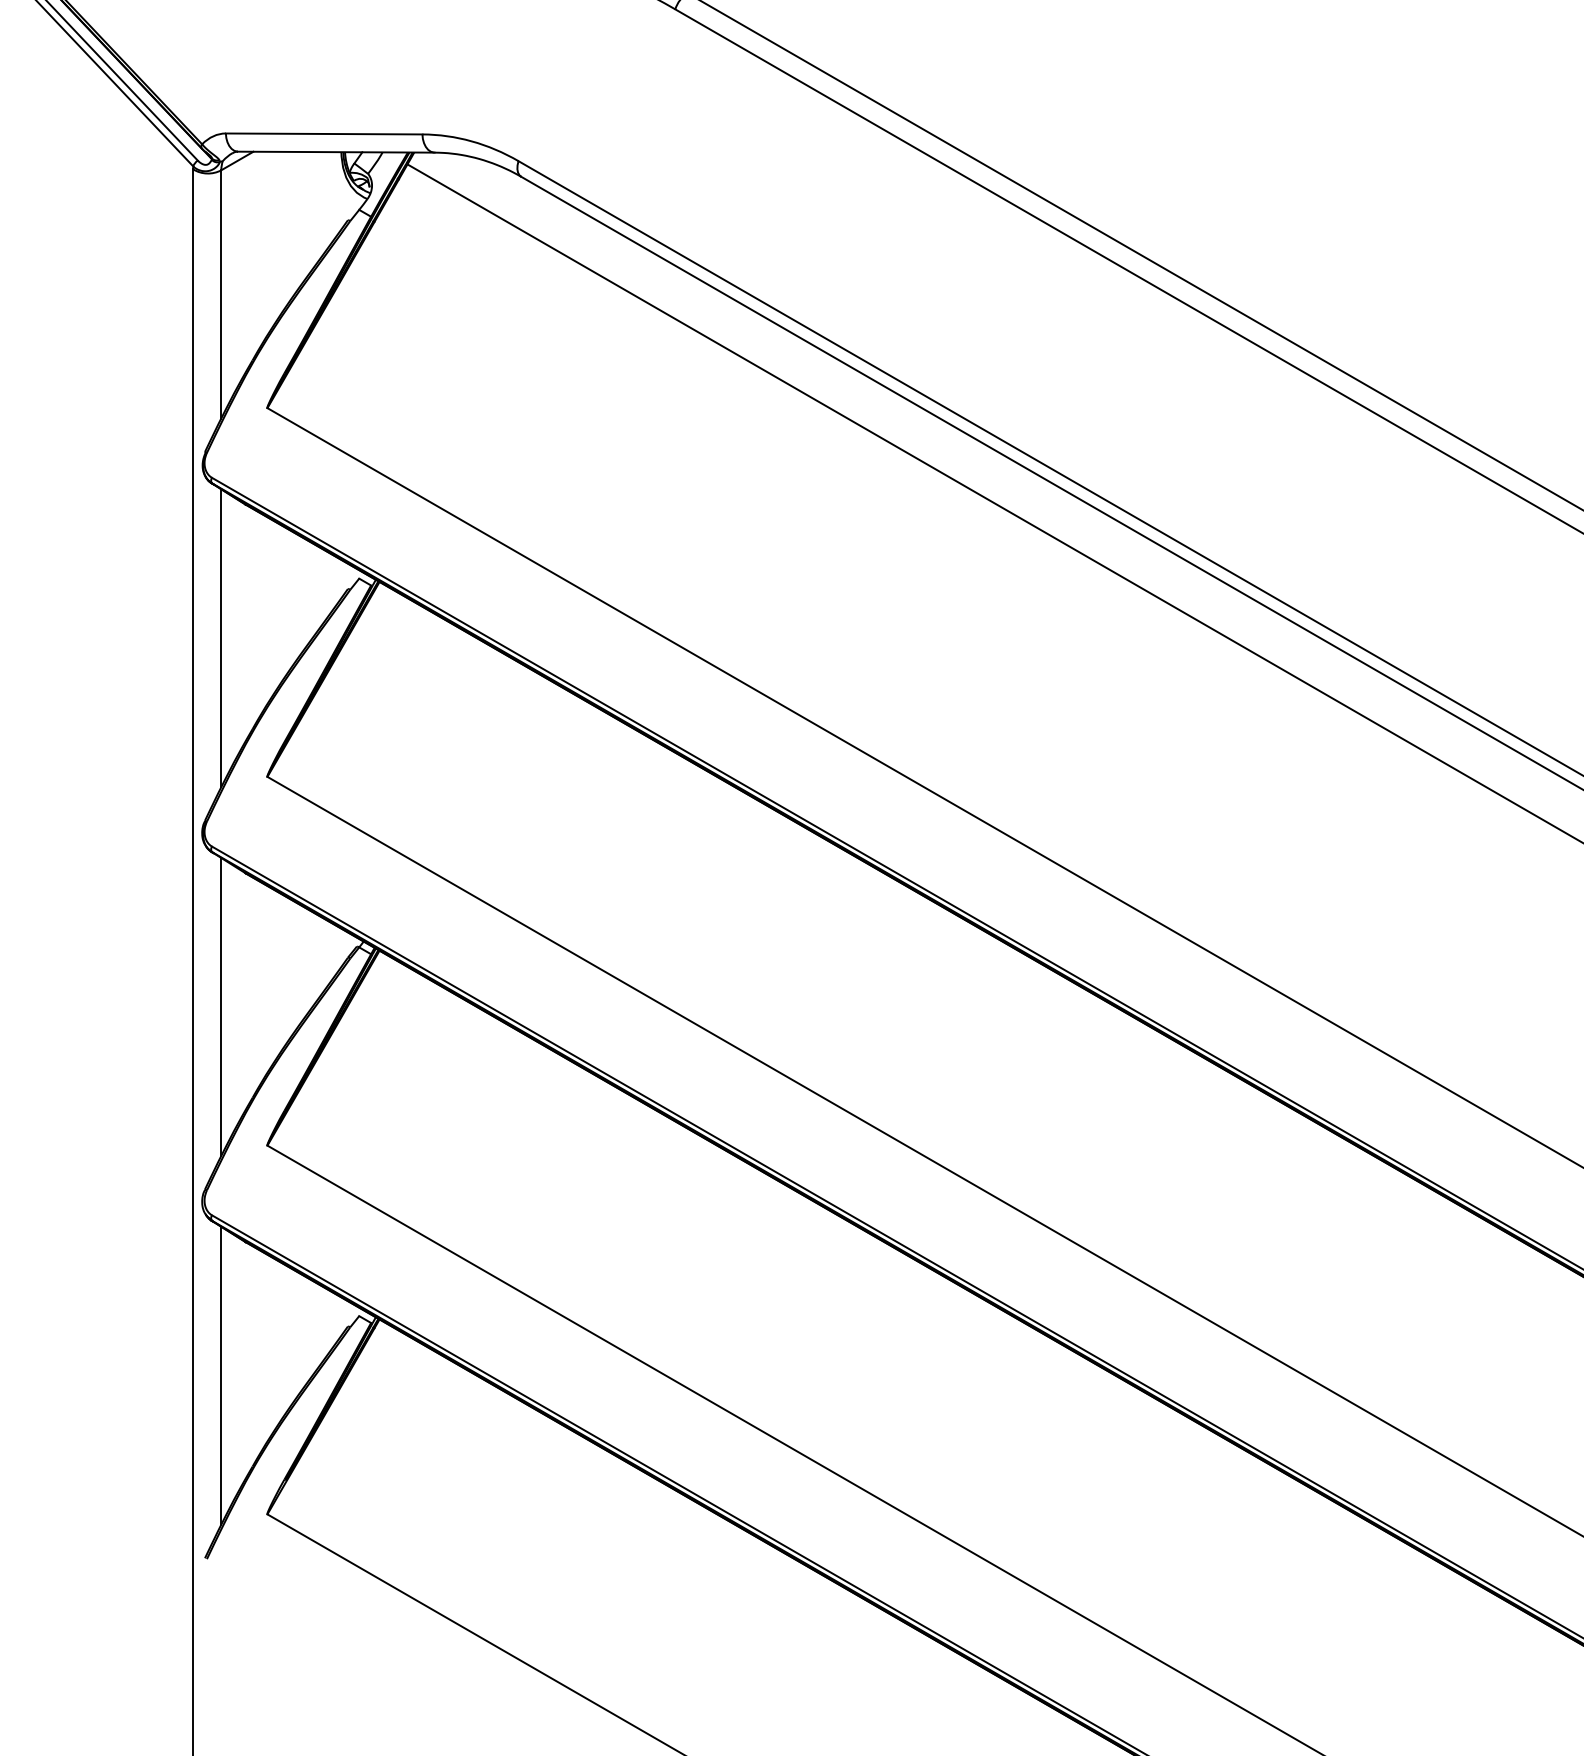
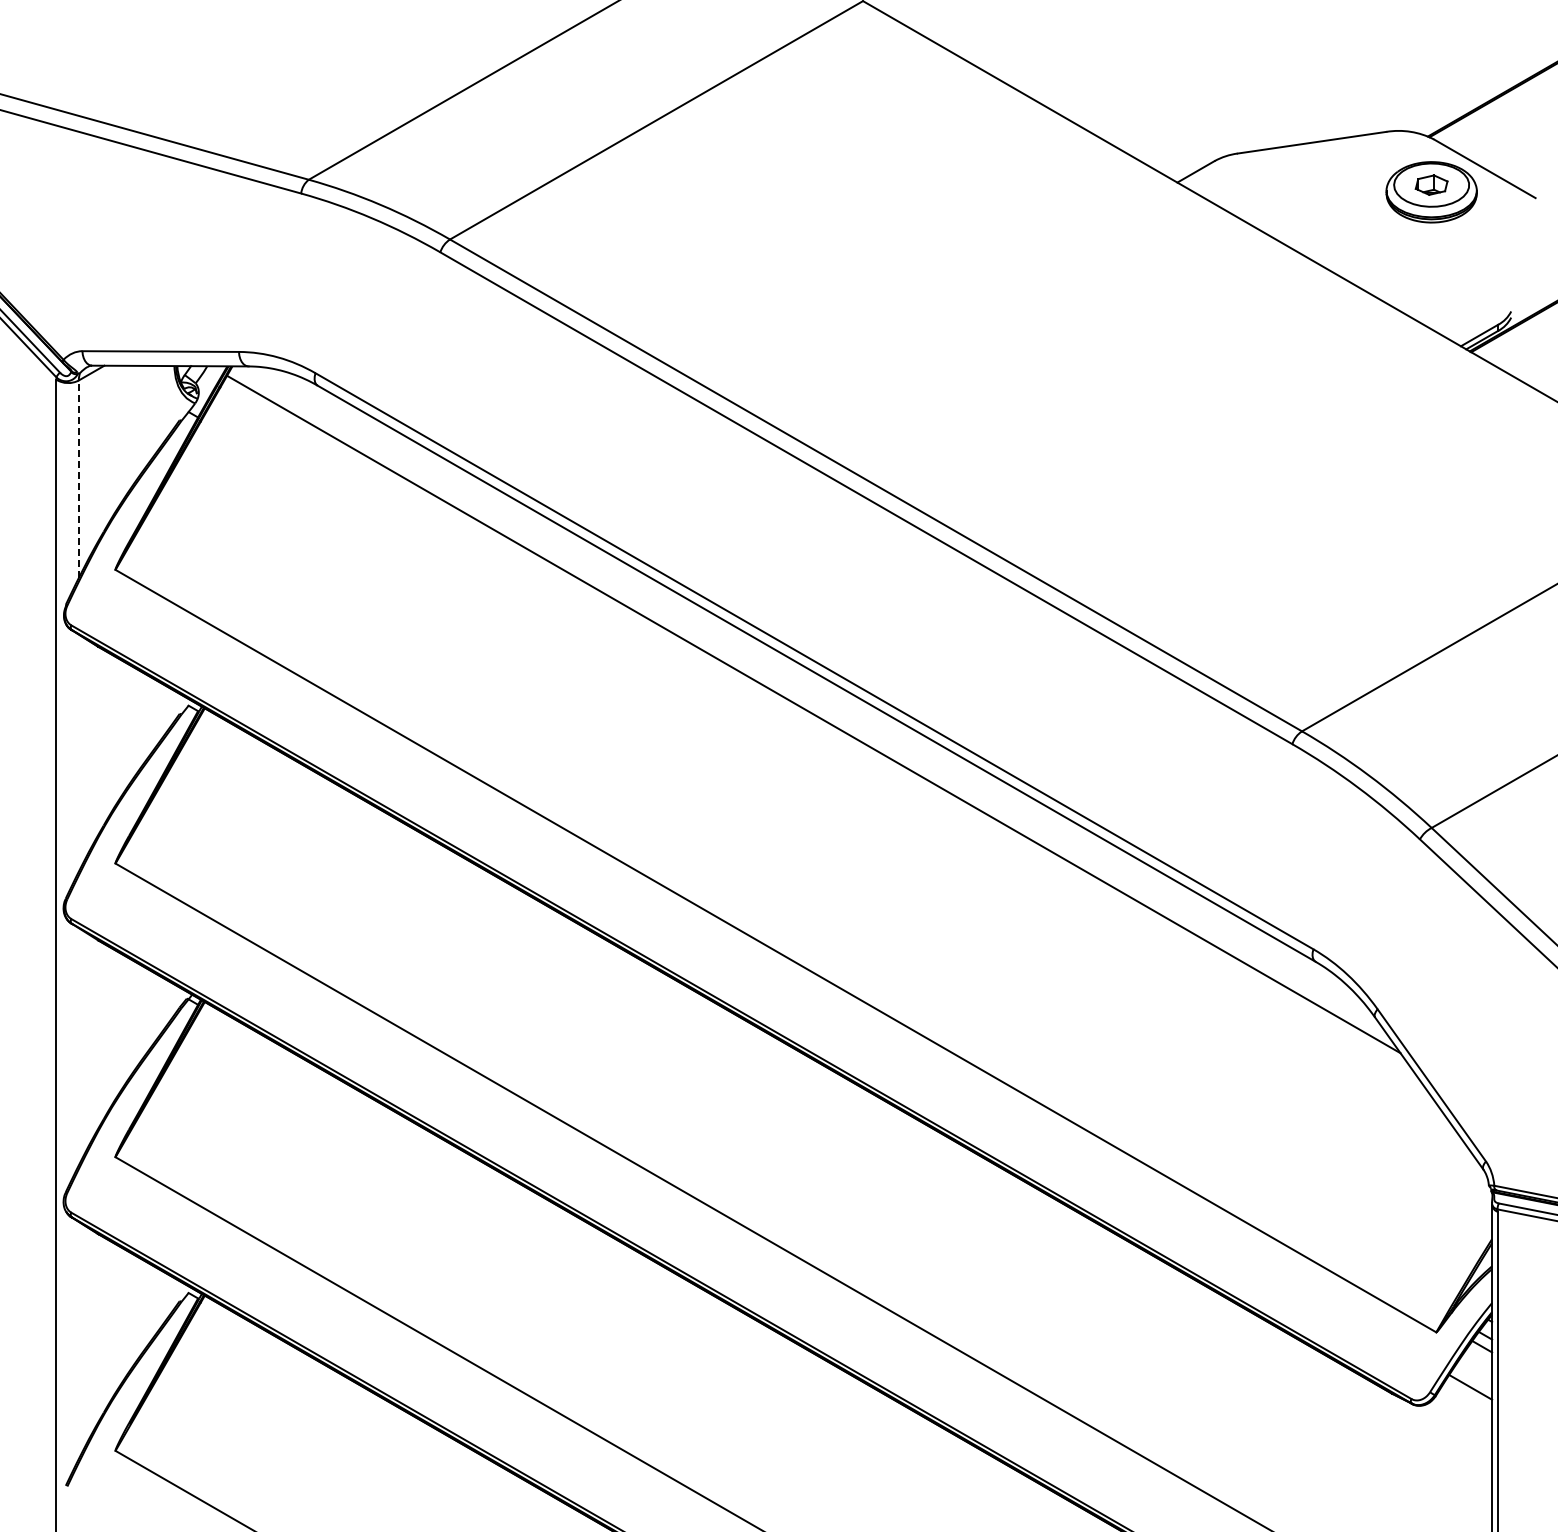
line: (220, 294) -> (78, 479), solid -> dashed
line: (220, 637) -> (78, 752), removed
line: (220, 1006) -> (78, 1046), removed
line: (220, 1375) -> (78, 1340), removed

